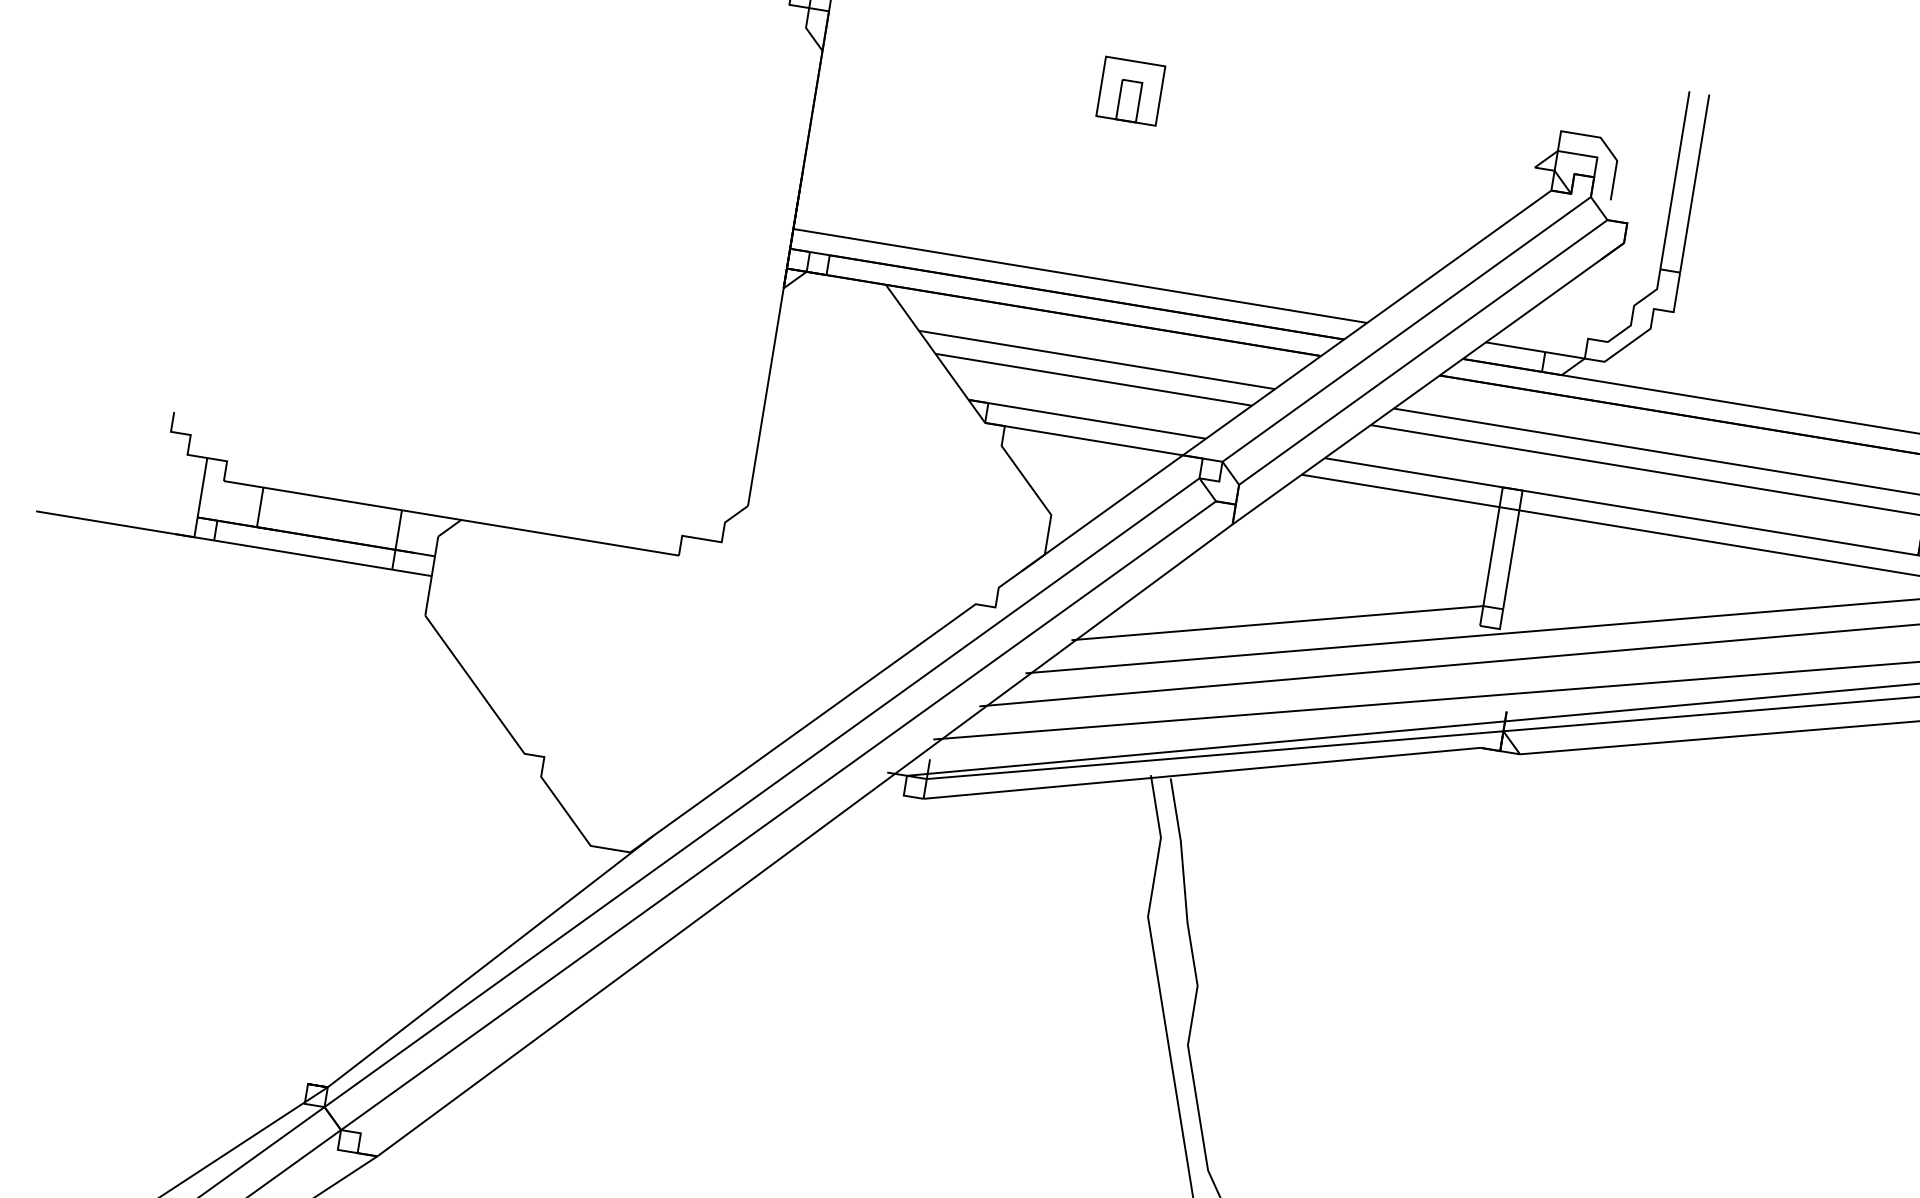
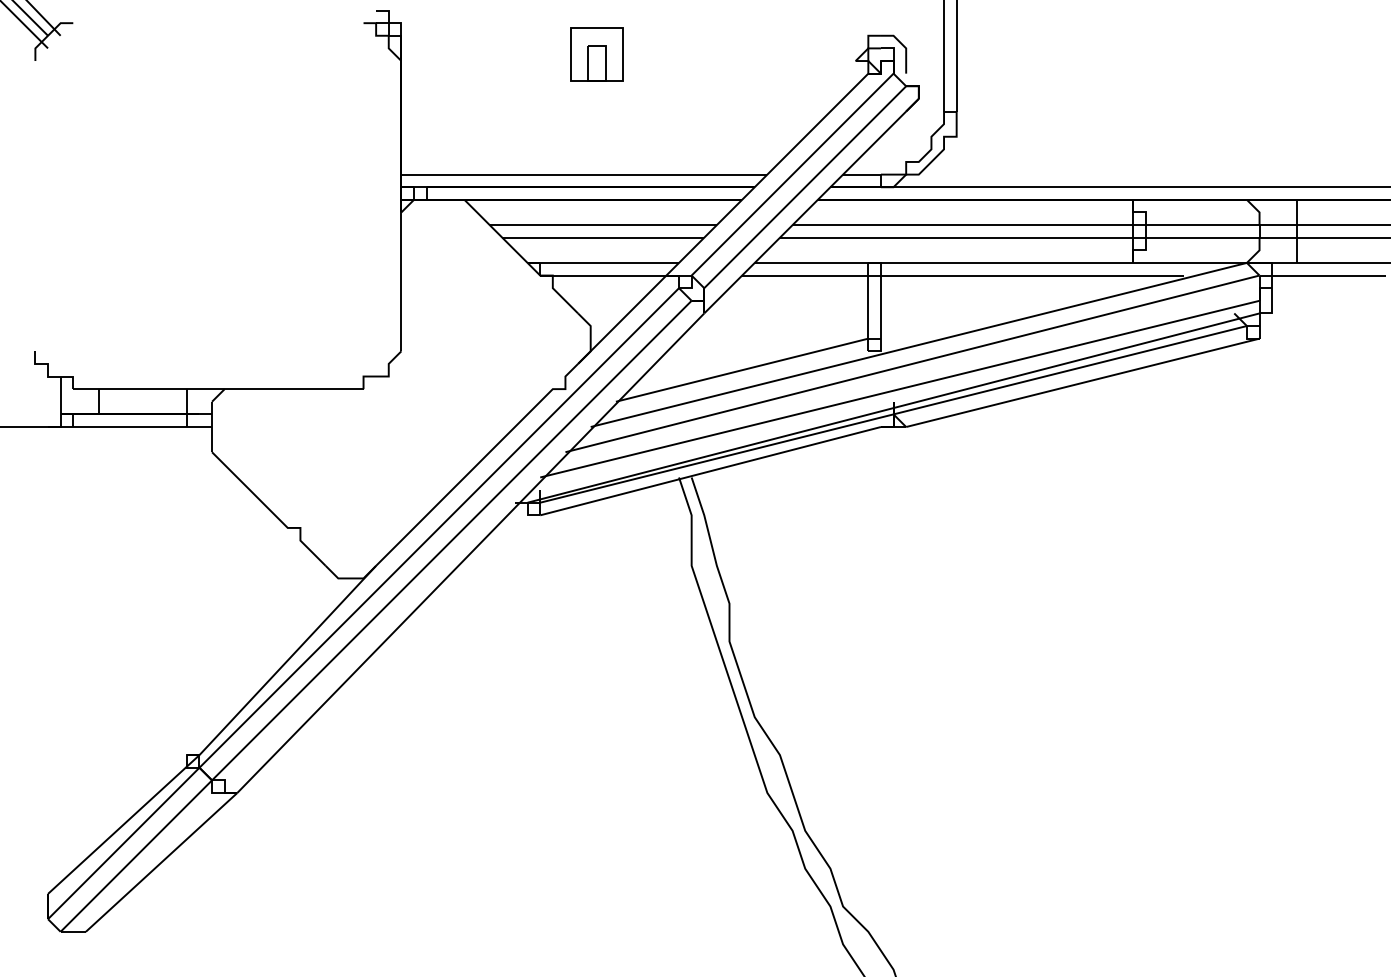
part: (1130, 90) -> (596, 54), size x1.4

